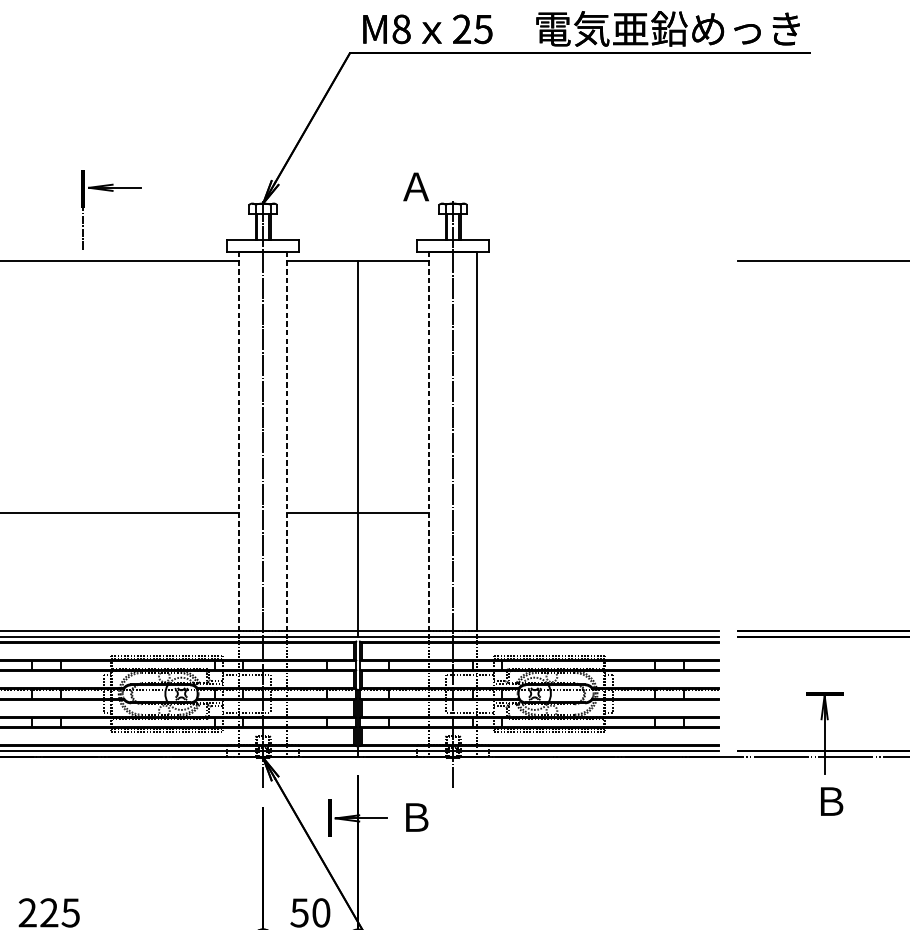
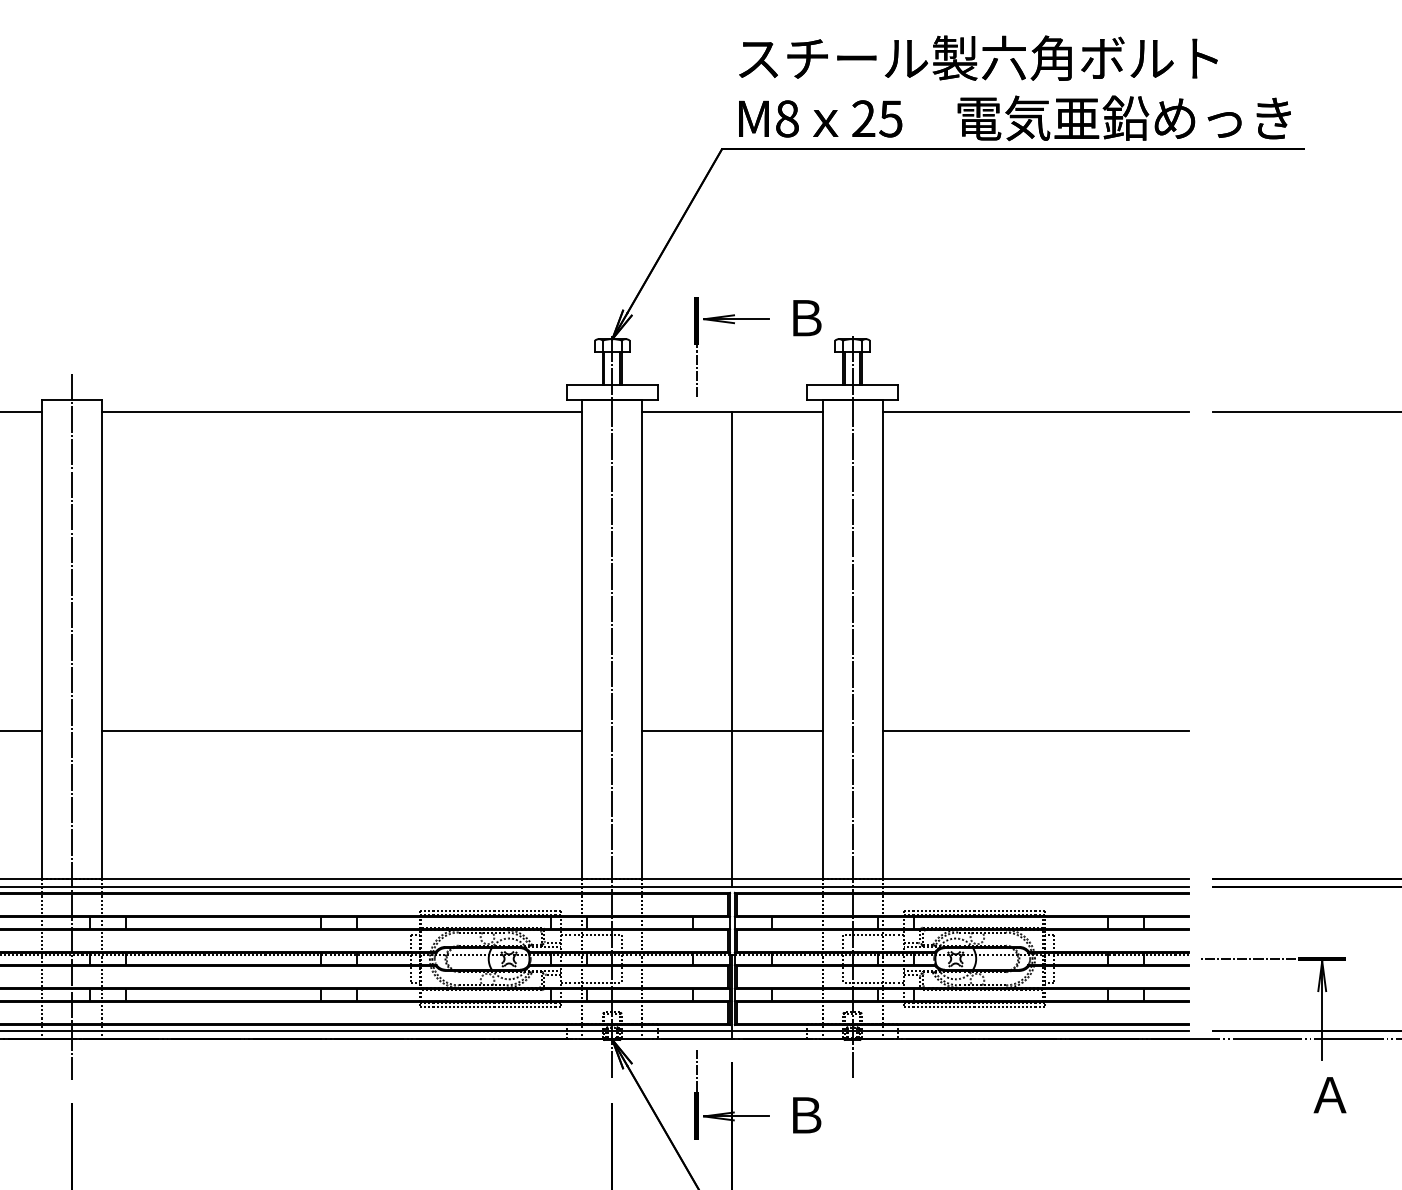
text: (415, 187) -> (805, 318), Ａ -> Ｂ
part: (112, 191) -> (734, 324), moved
line: (597, 260) -> (1035, 411), added
line: (239, 441) -> (582, 639), dashed -> solid
line: (286, 441) -> (642, 639), dashed -> solid
line: (429, 441) -> (822, 639), dashed -> solid
line: (597, 513) -> (1035, 730), added
line: (766, 693) -> (1248, 958), added
line: (329, 782) -> (696, 1070), added
text: (830, 801) -> (1329, 1095), Ｂ -> Ａ

